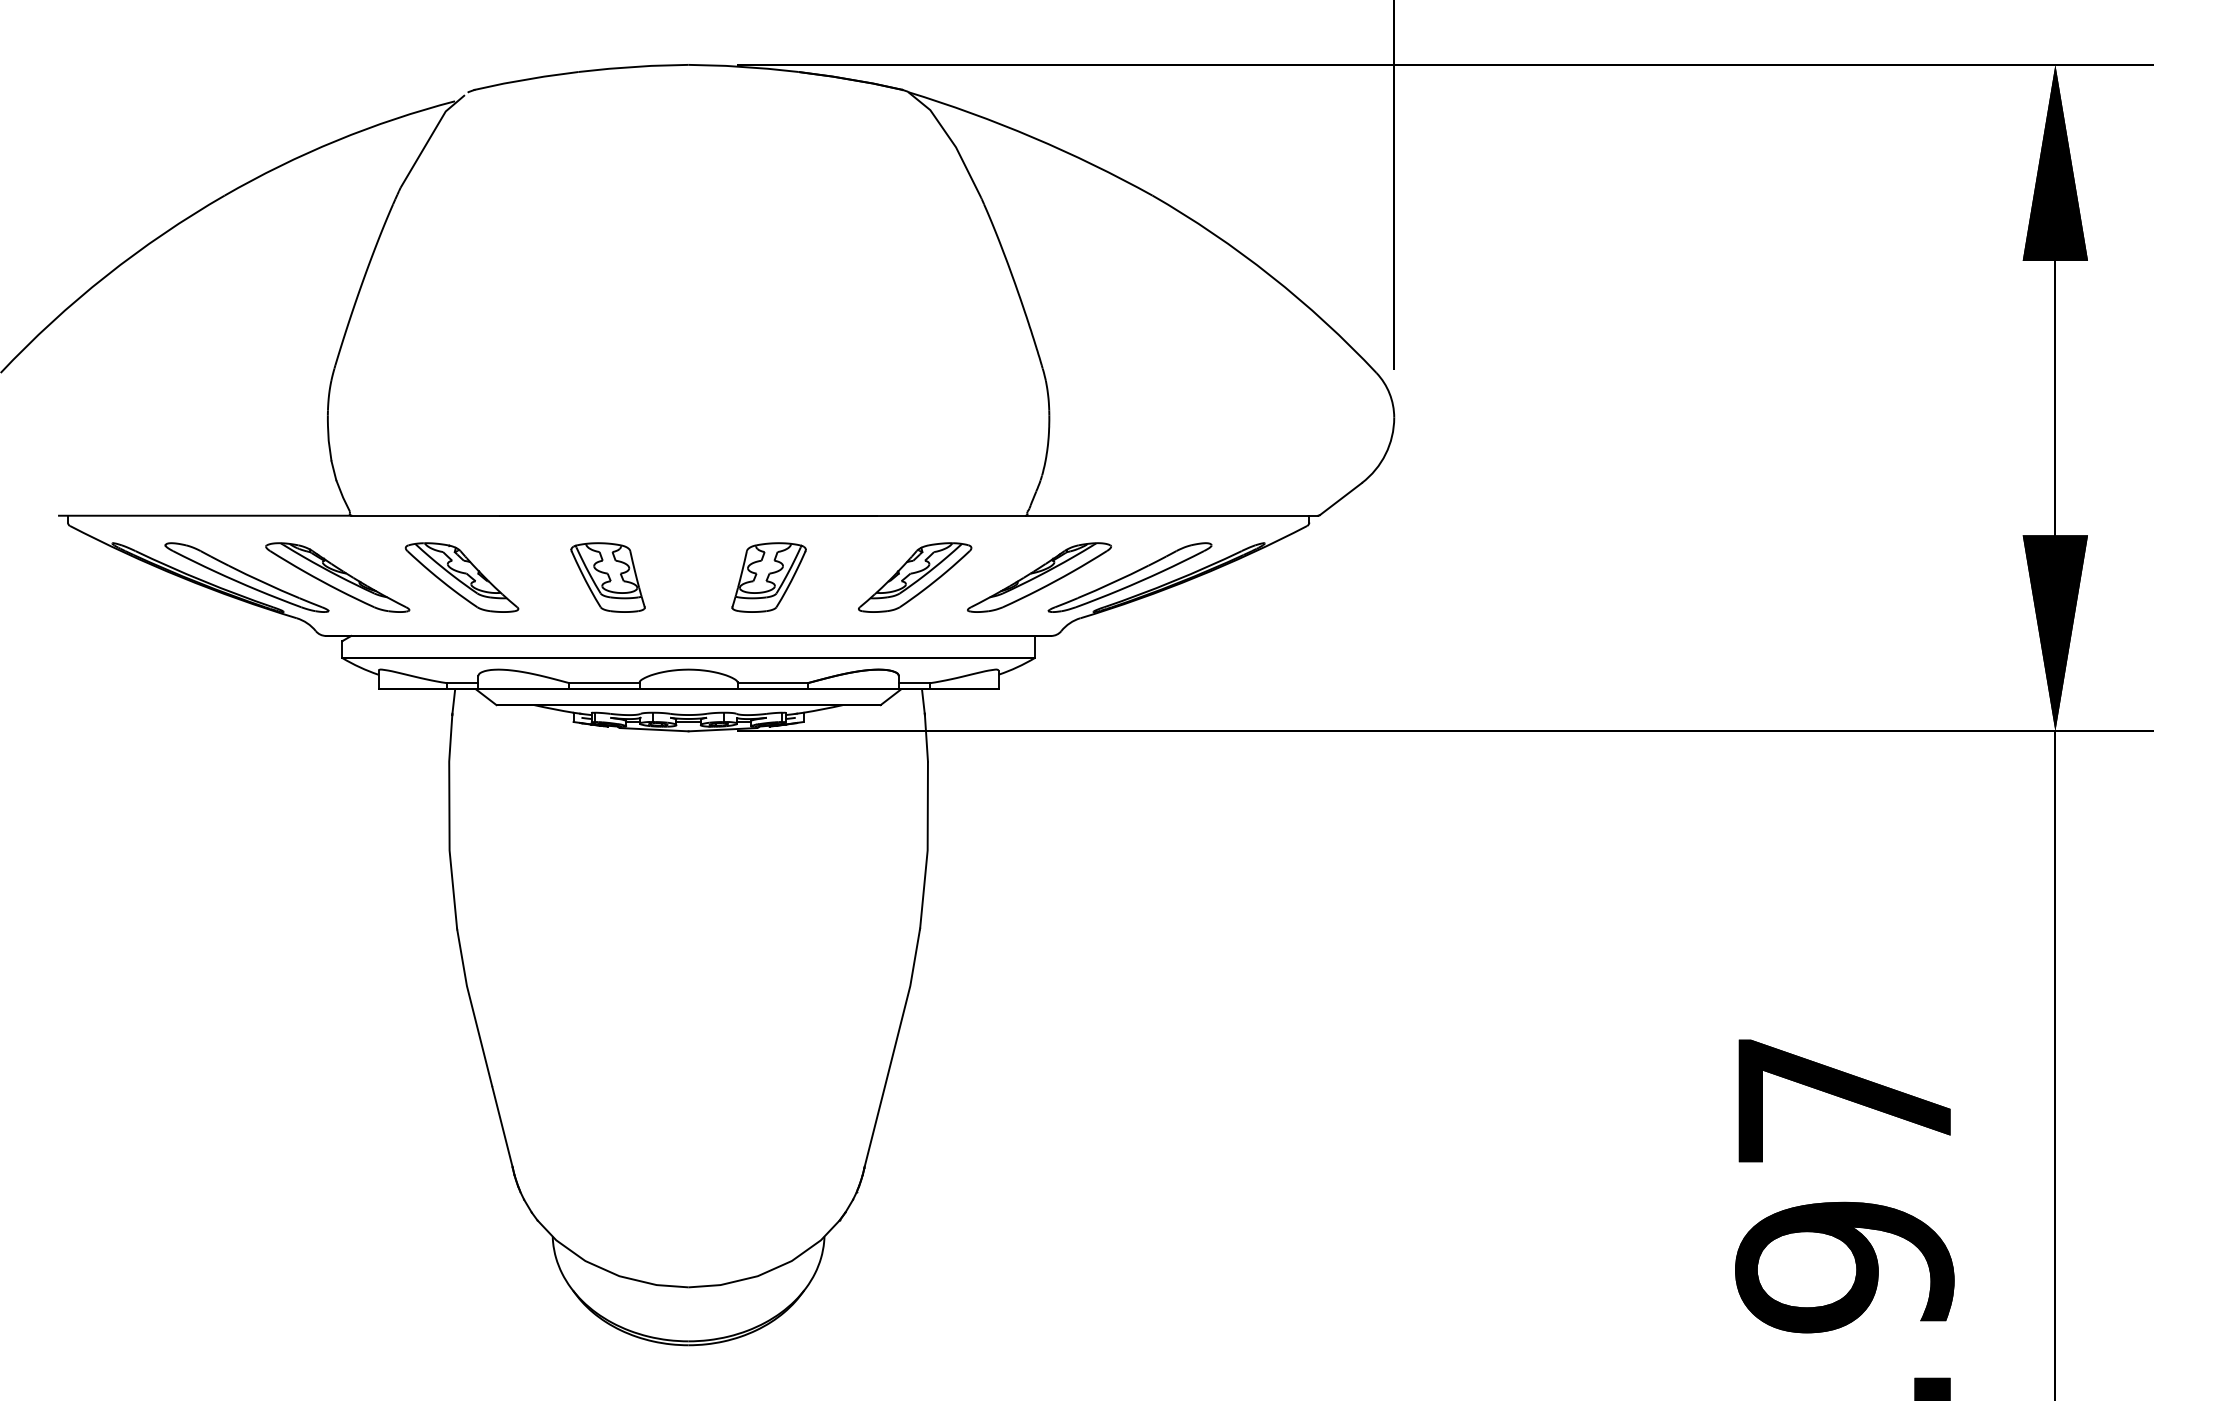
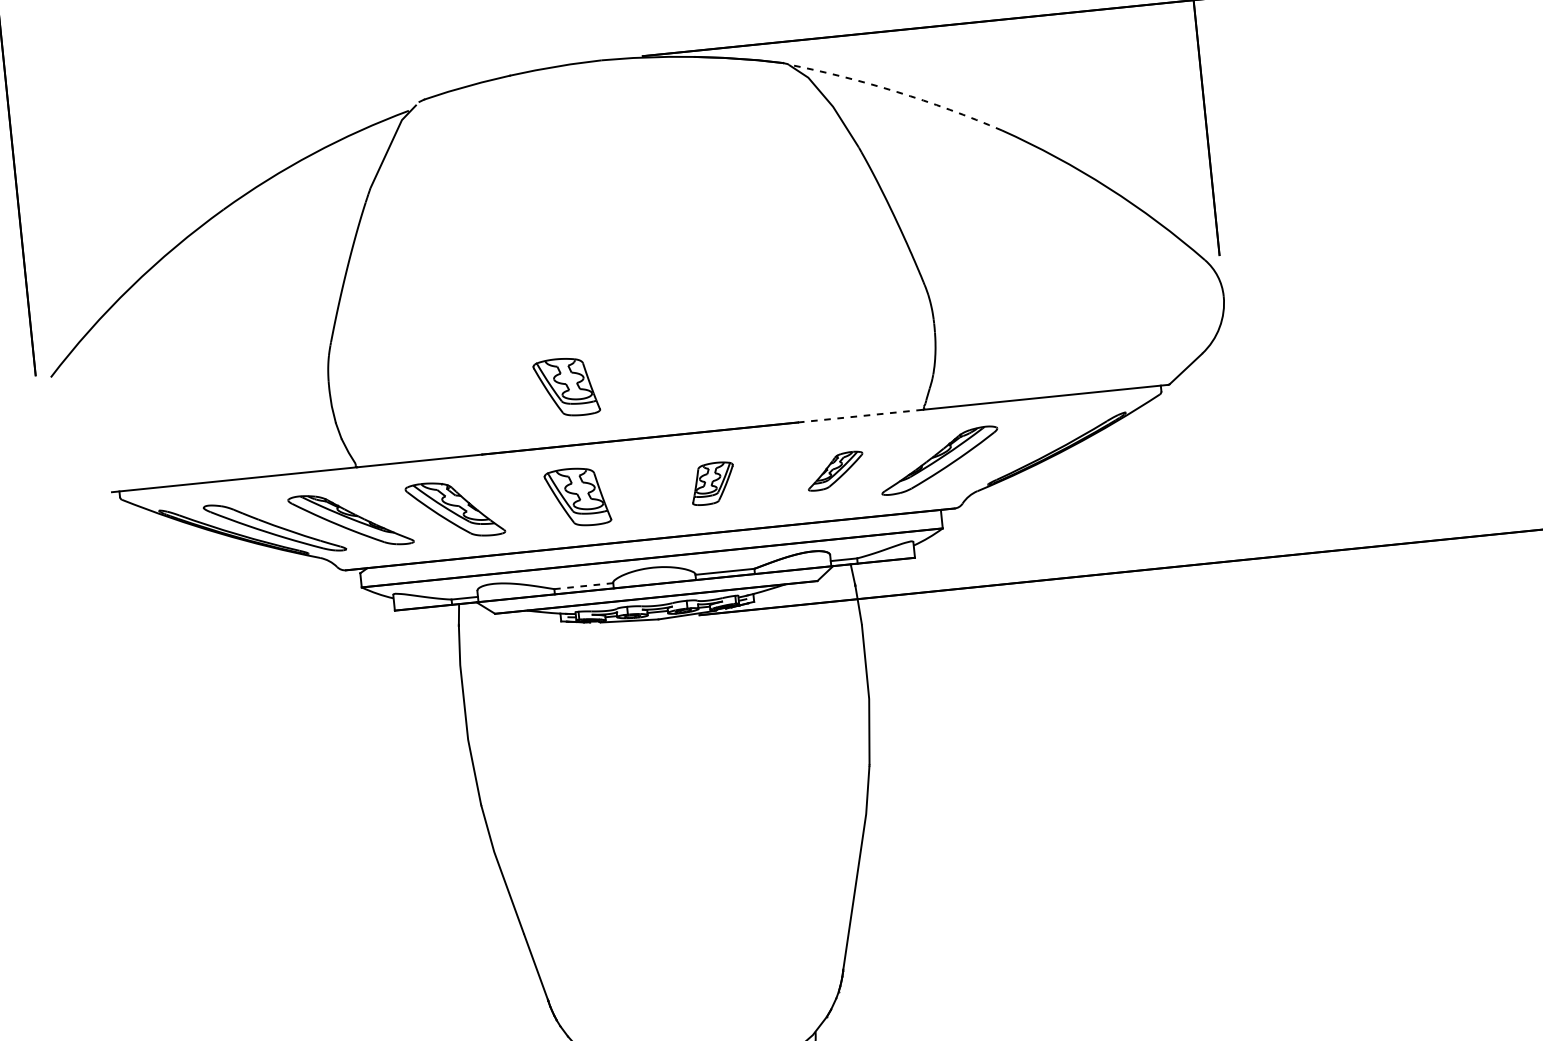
arc: (1033, 137) -> (897, 91), solid -> dashed
part: (607, 446) -> (566, 387), added
line: (950, 515) -> (859, 416), solid -> dashed
part: (768, 577) -> (712, 483), size x0.7
part: (915, 577) -> (835, 471), size x0.6
part: (1129, 577) -> (1015, 452), removed
line: (604, 683) -> (583, 586), solid -> dashed

